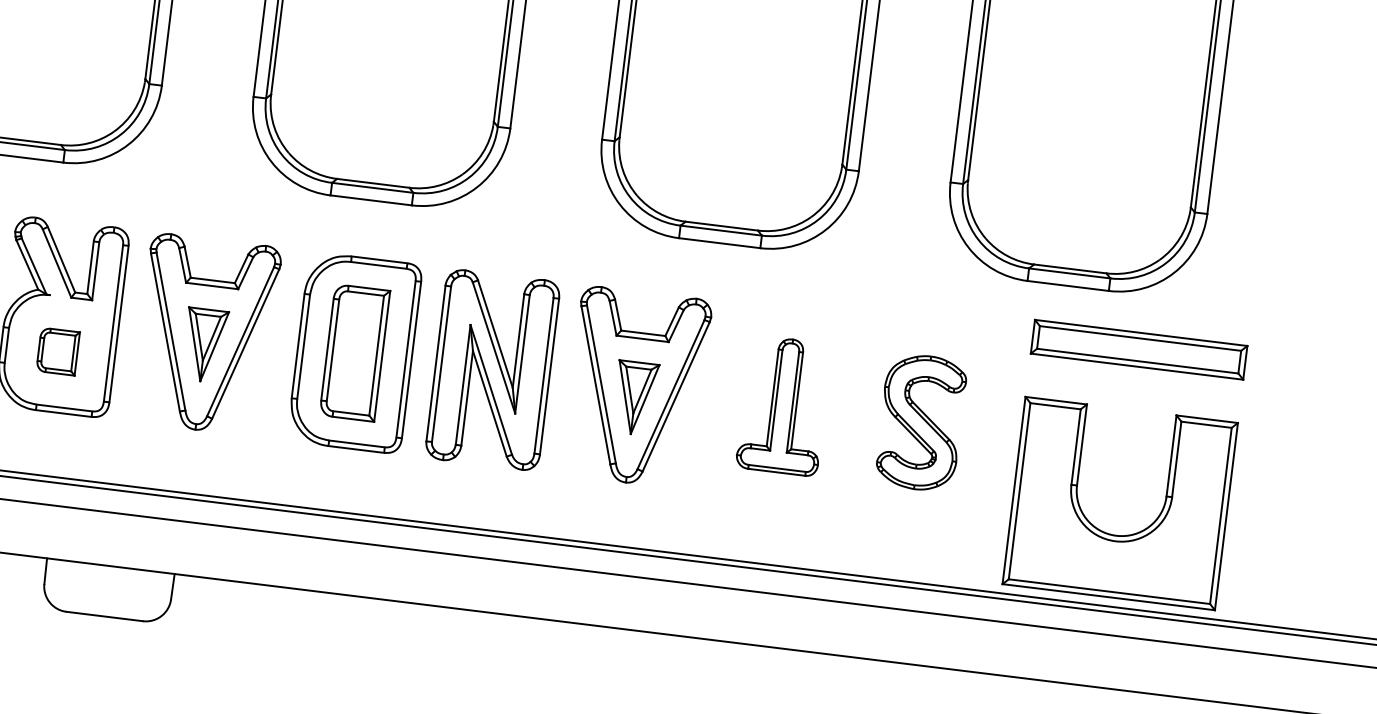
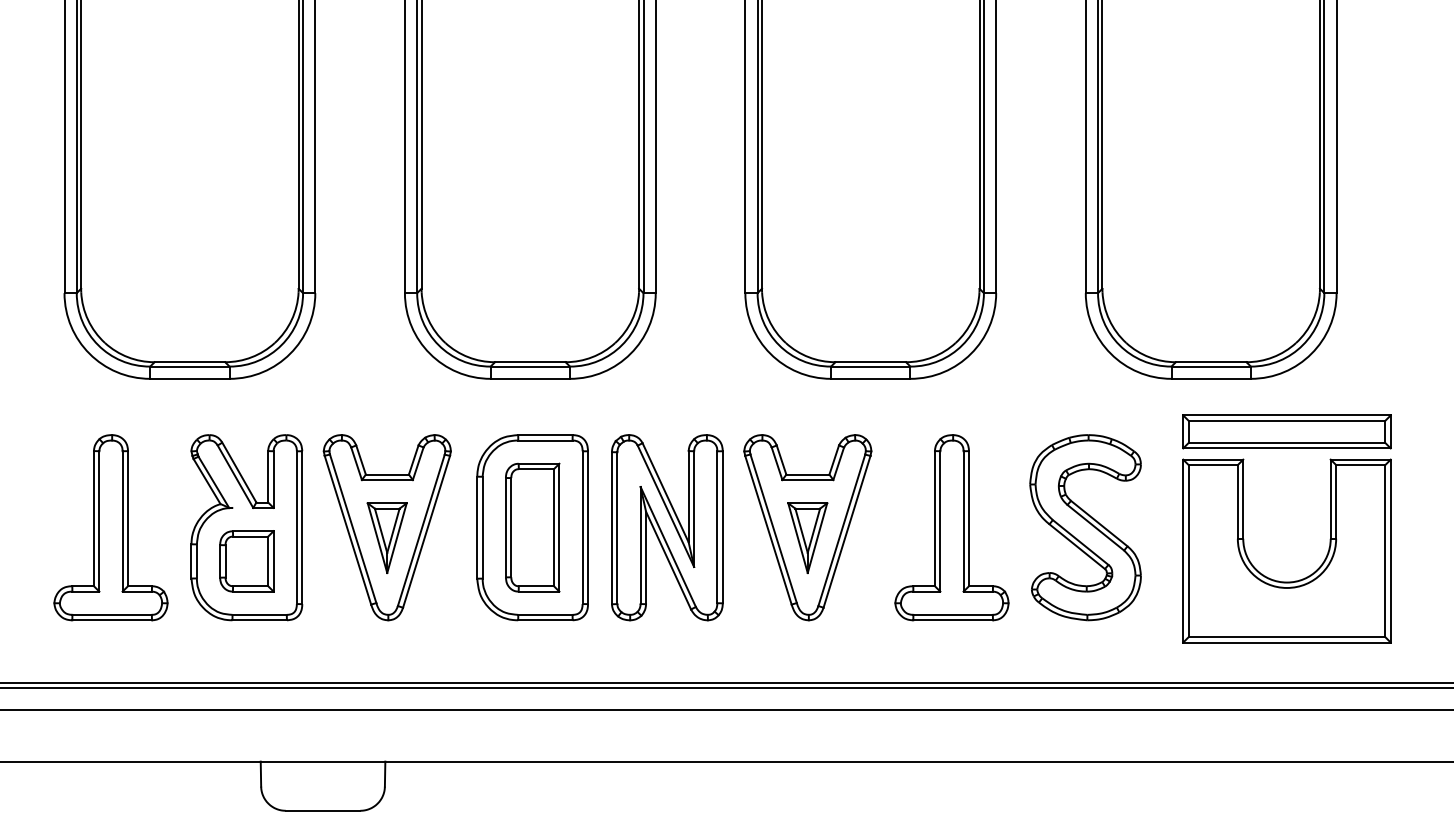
part: (57, 351) -> (246, 561), size x1.43
part: (783, 405) -> (951, 527), size x1.43
part: (920, 422) -> (1085, 527), size x1.43
part: (1115, 534) -> (1286, 581), moved

